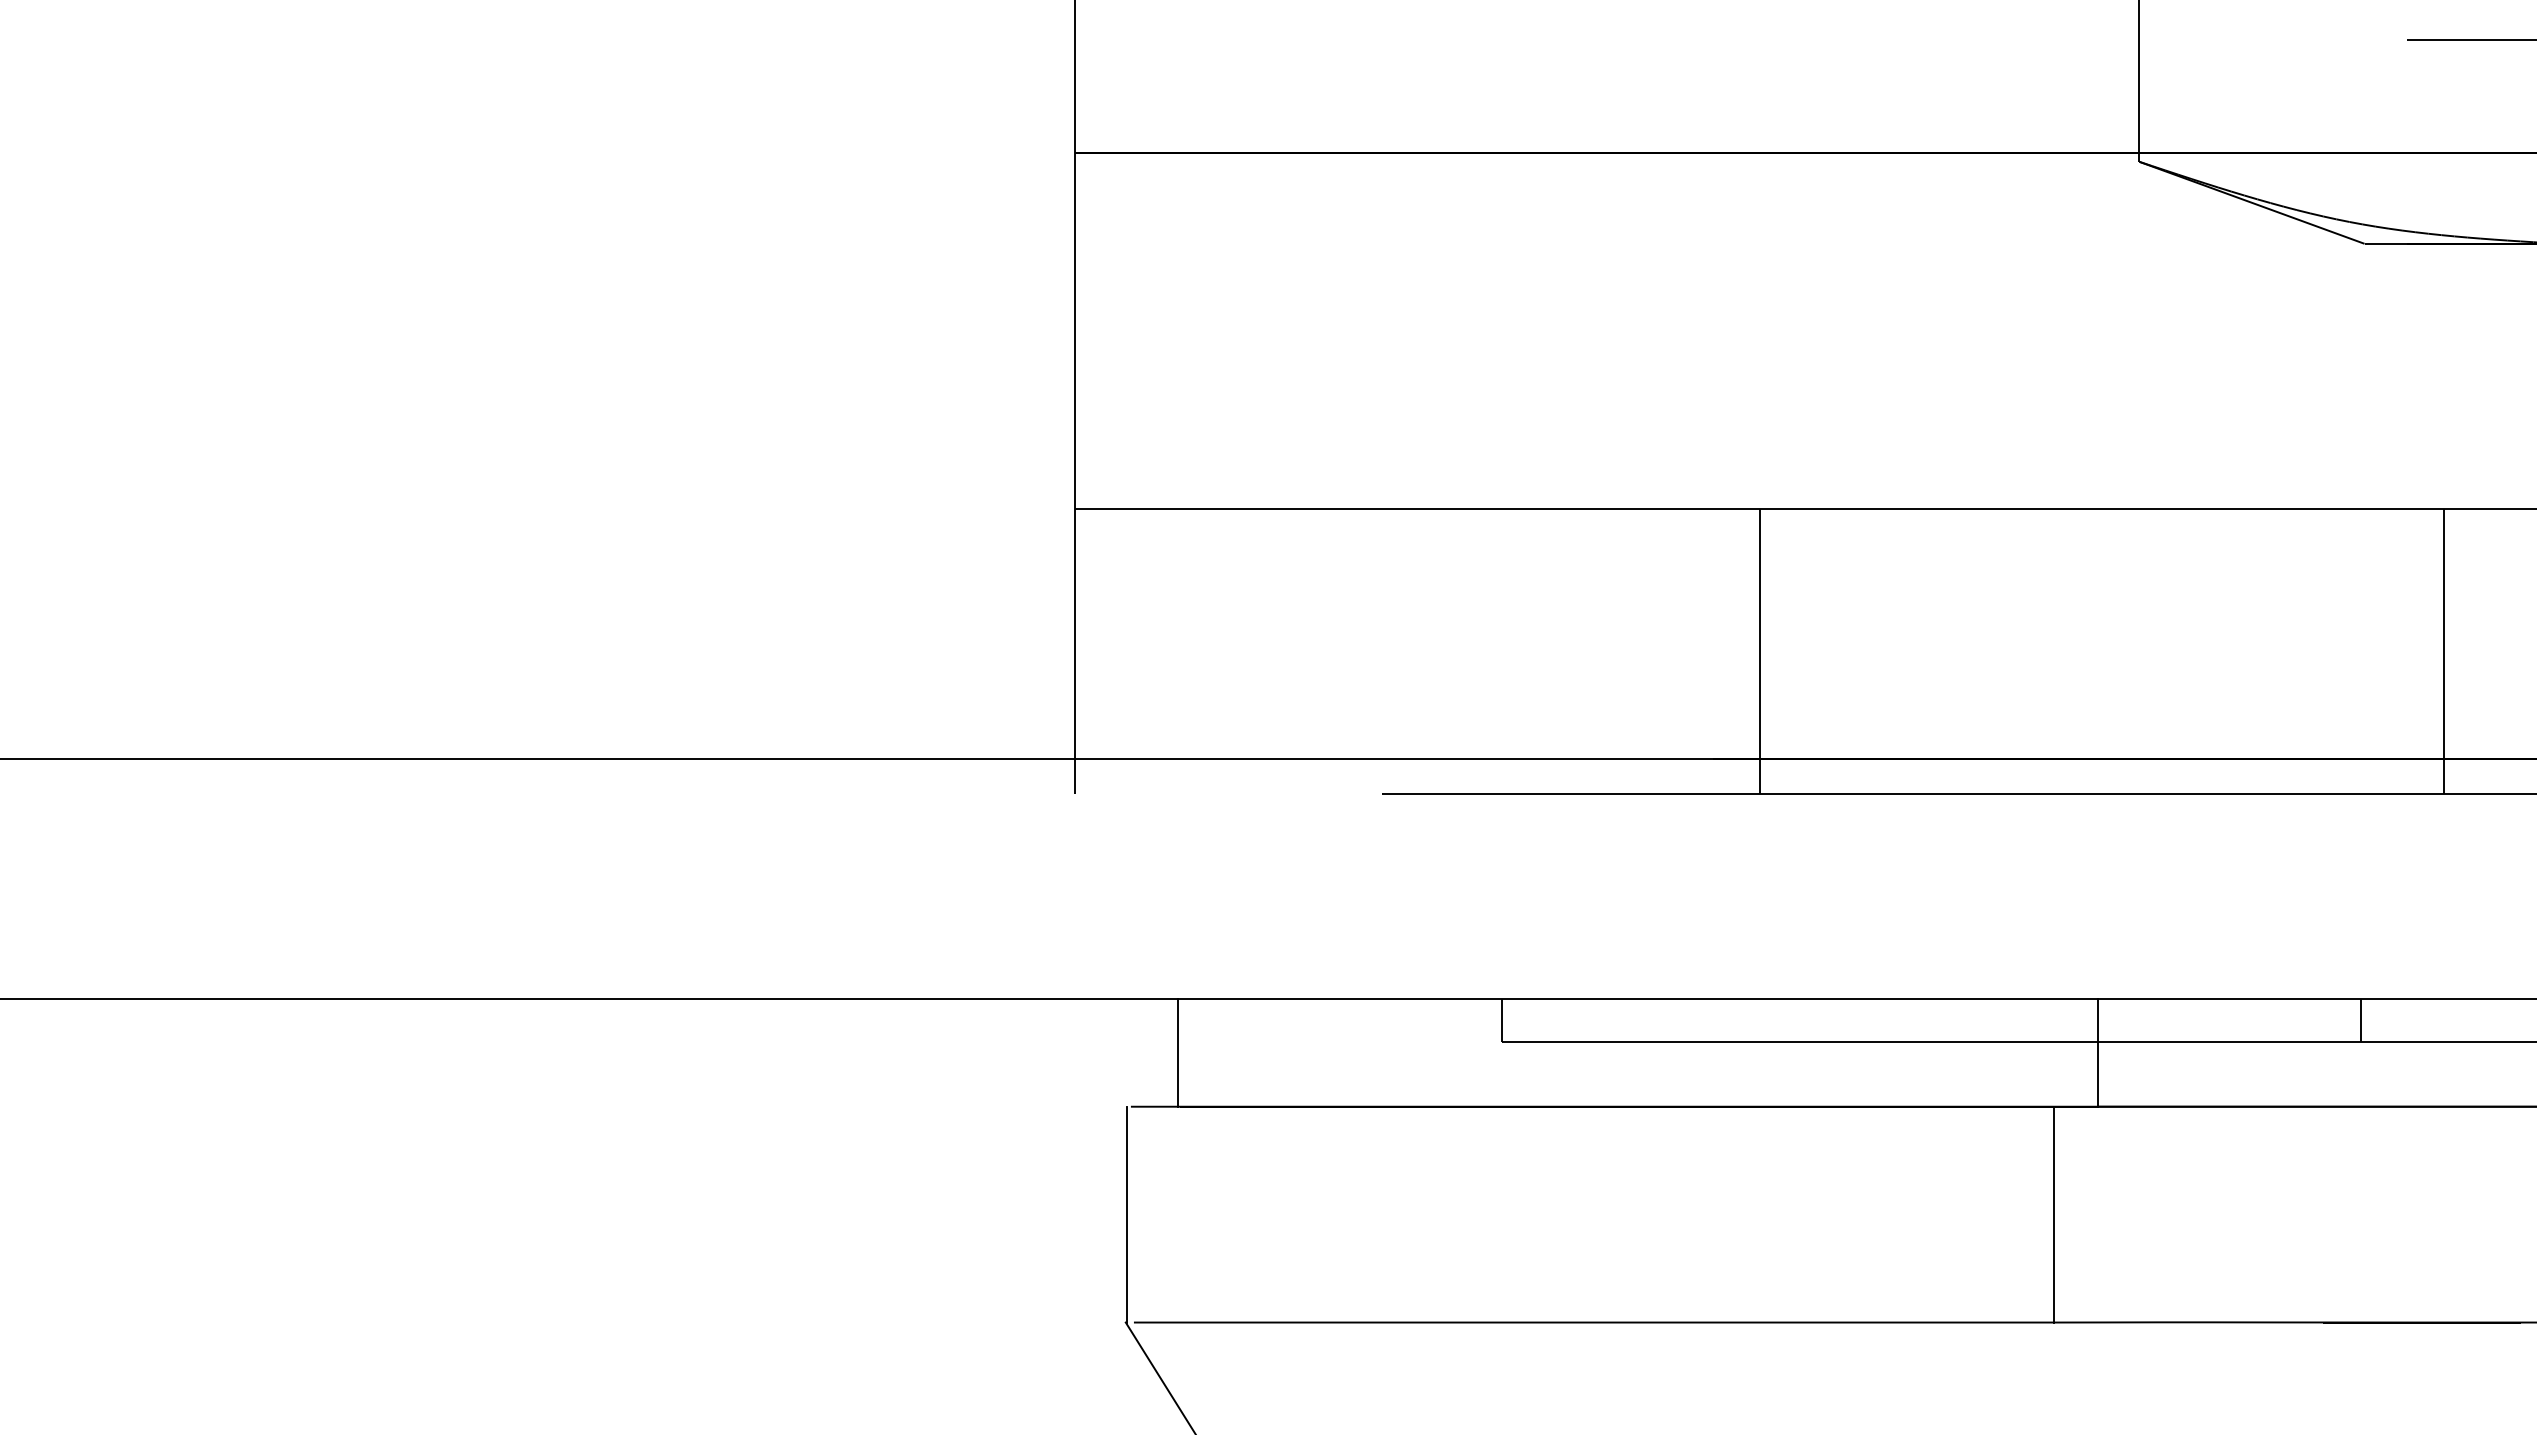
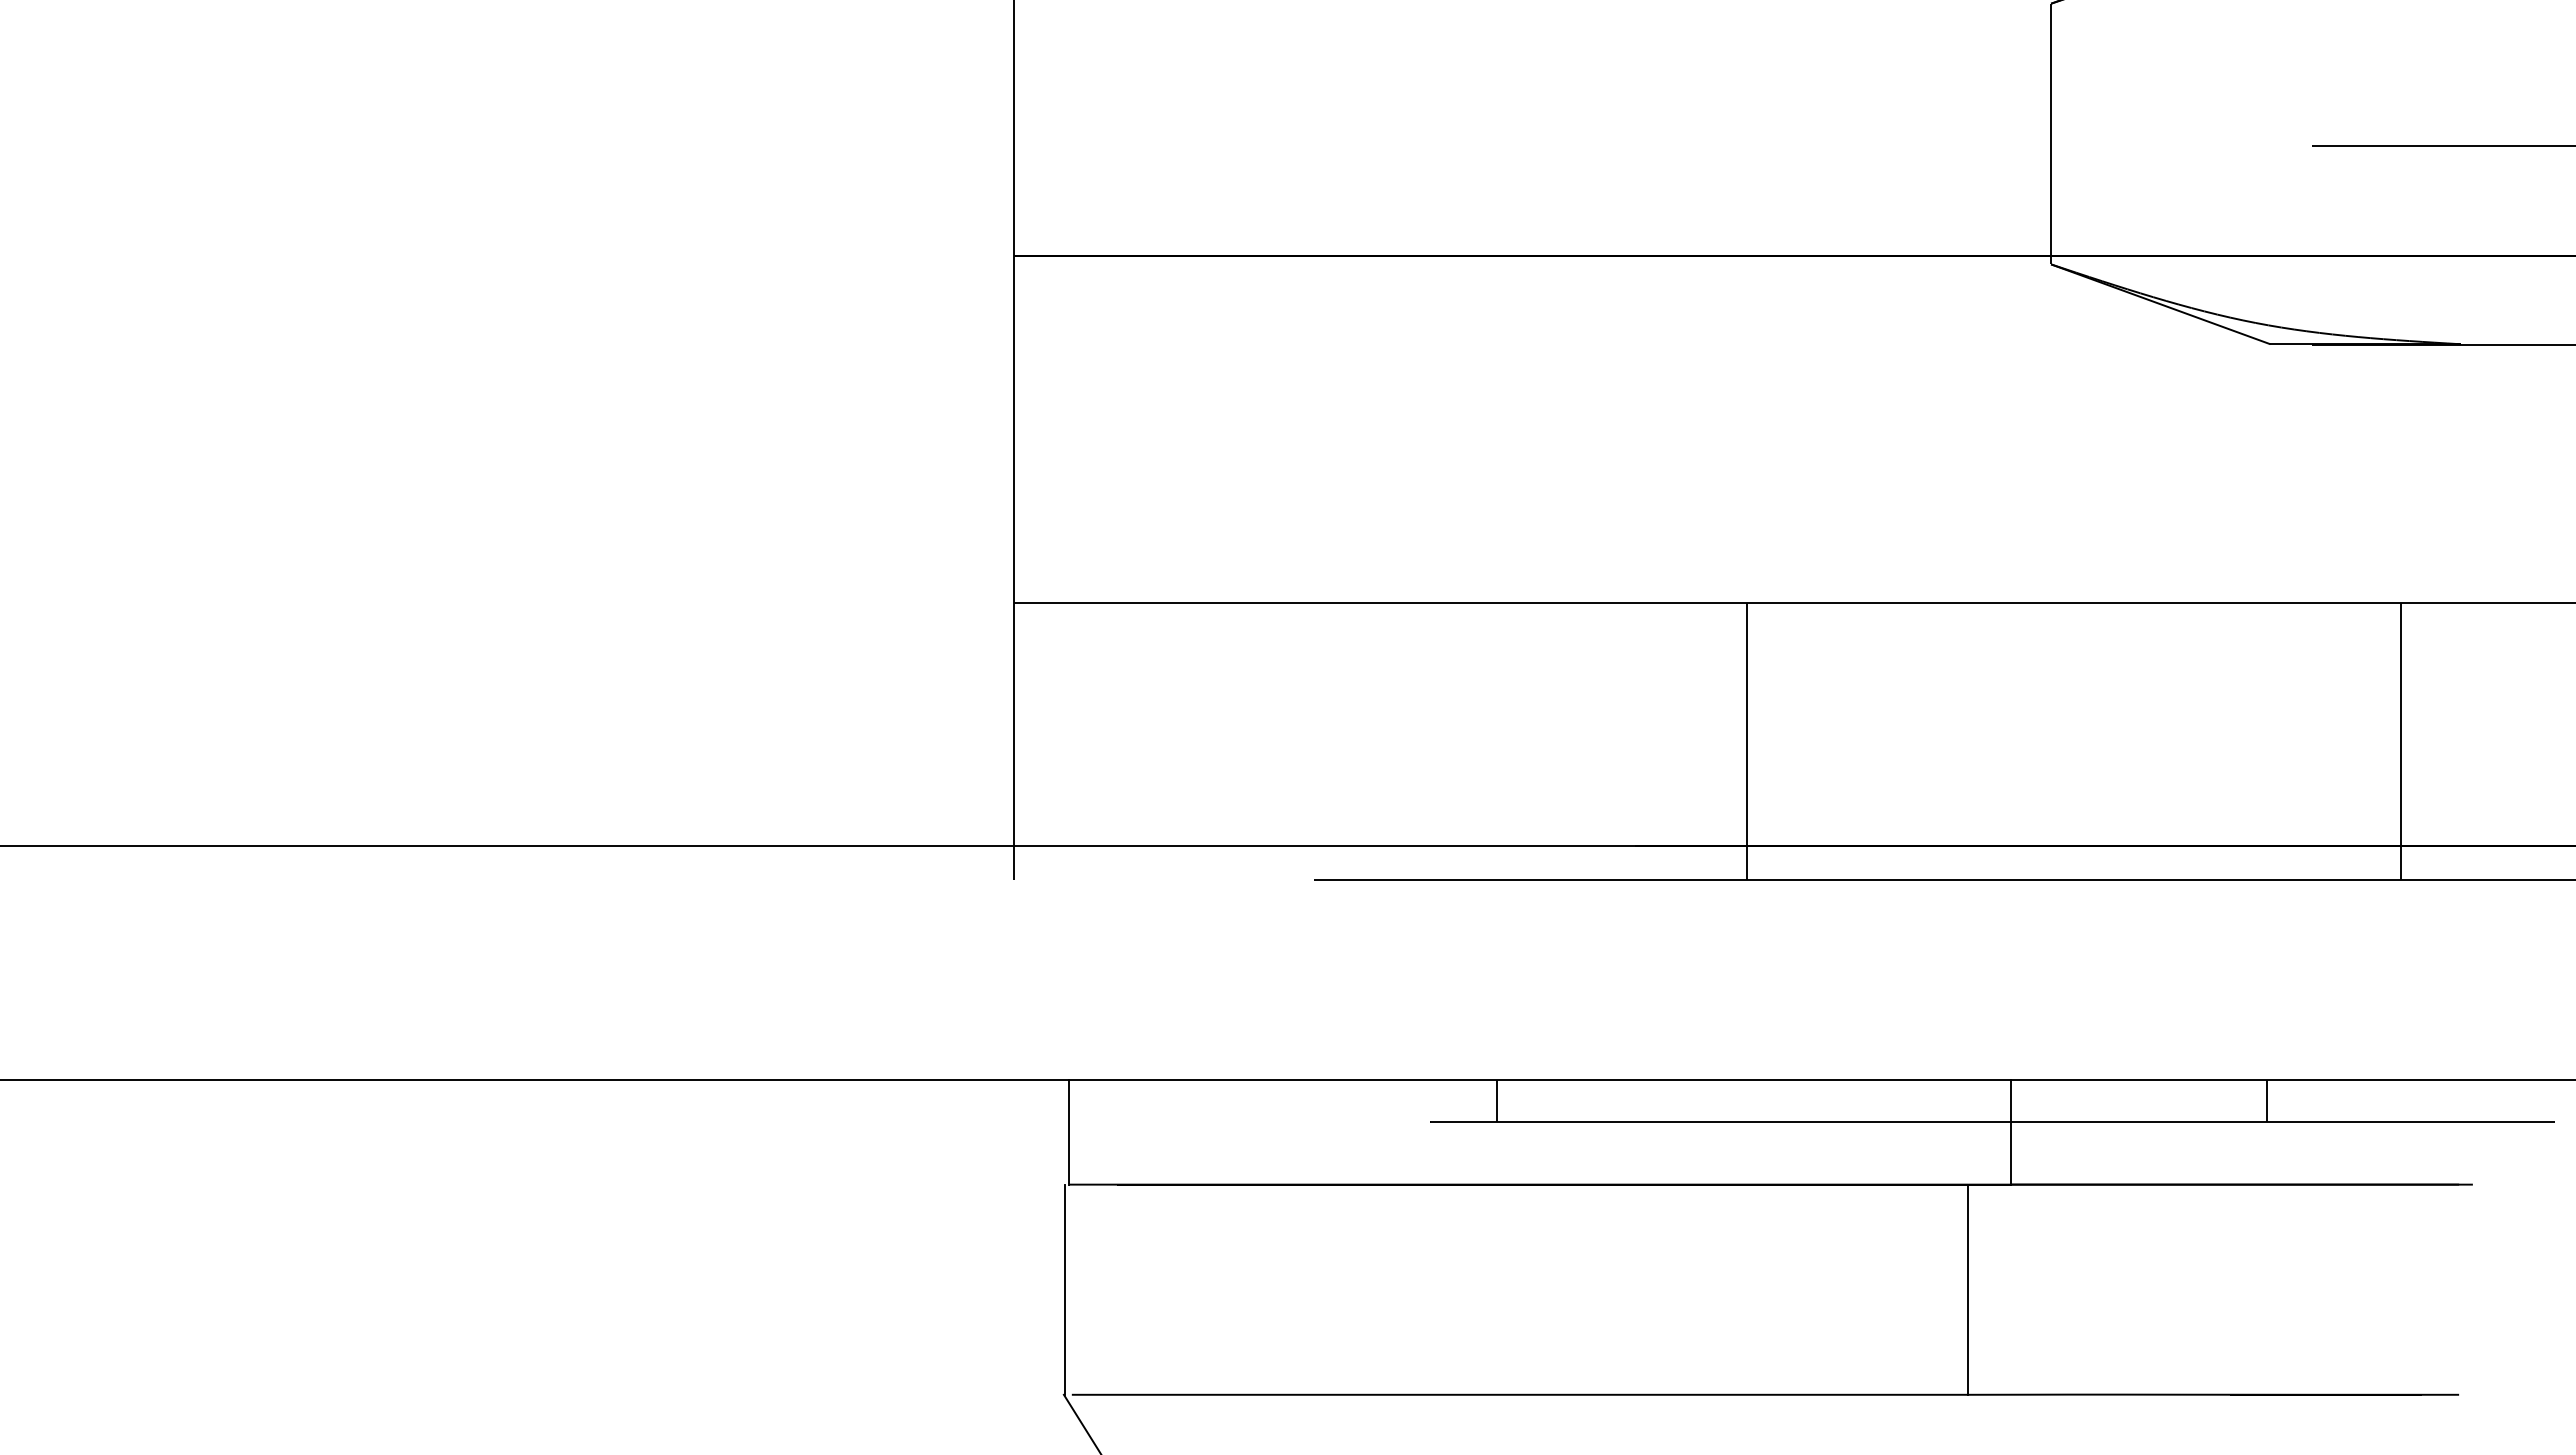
line: (1759, 651) -> (1747, 741), moved
line: (2444, 651) -> (2401, 741), moved
line: (1501, 1020) -> (1496, 1100), moved
line: (1177, 1052) -> (1068, 1131), moved

